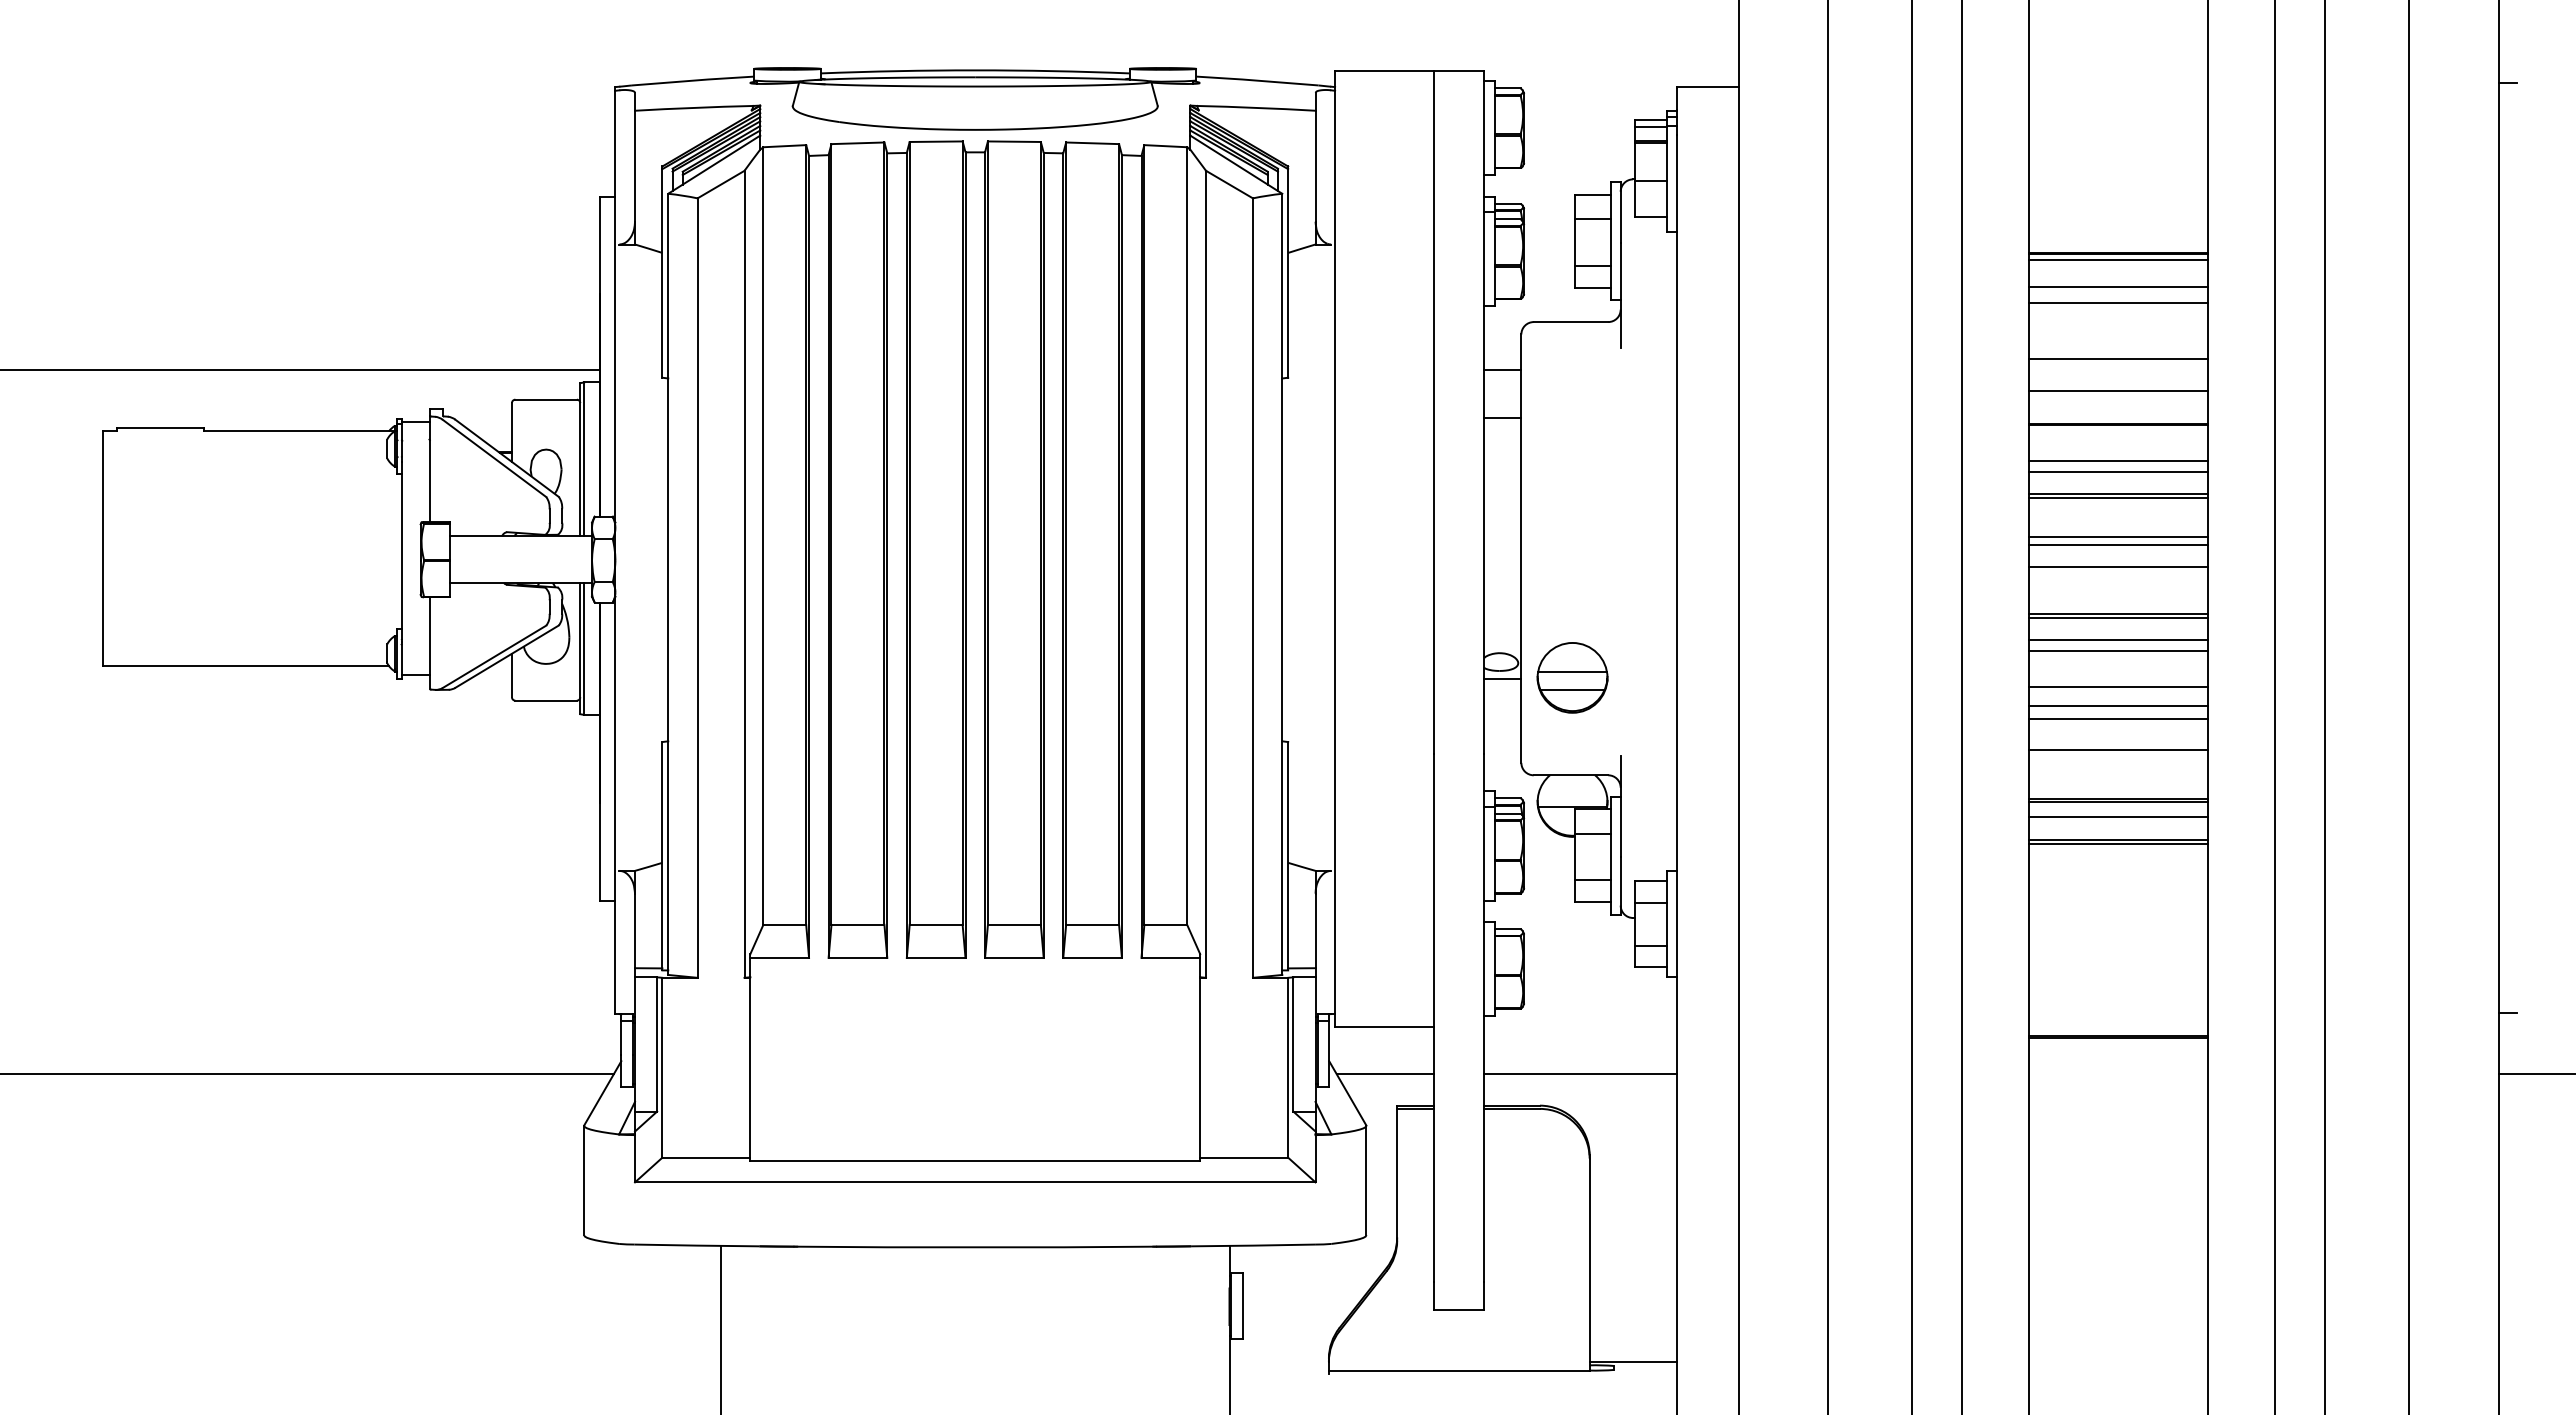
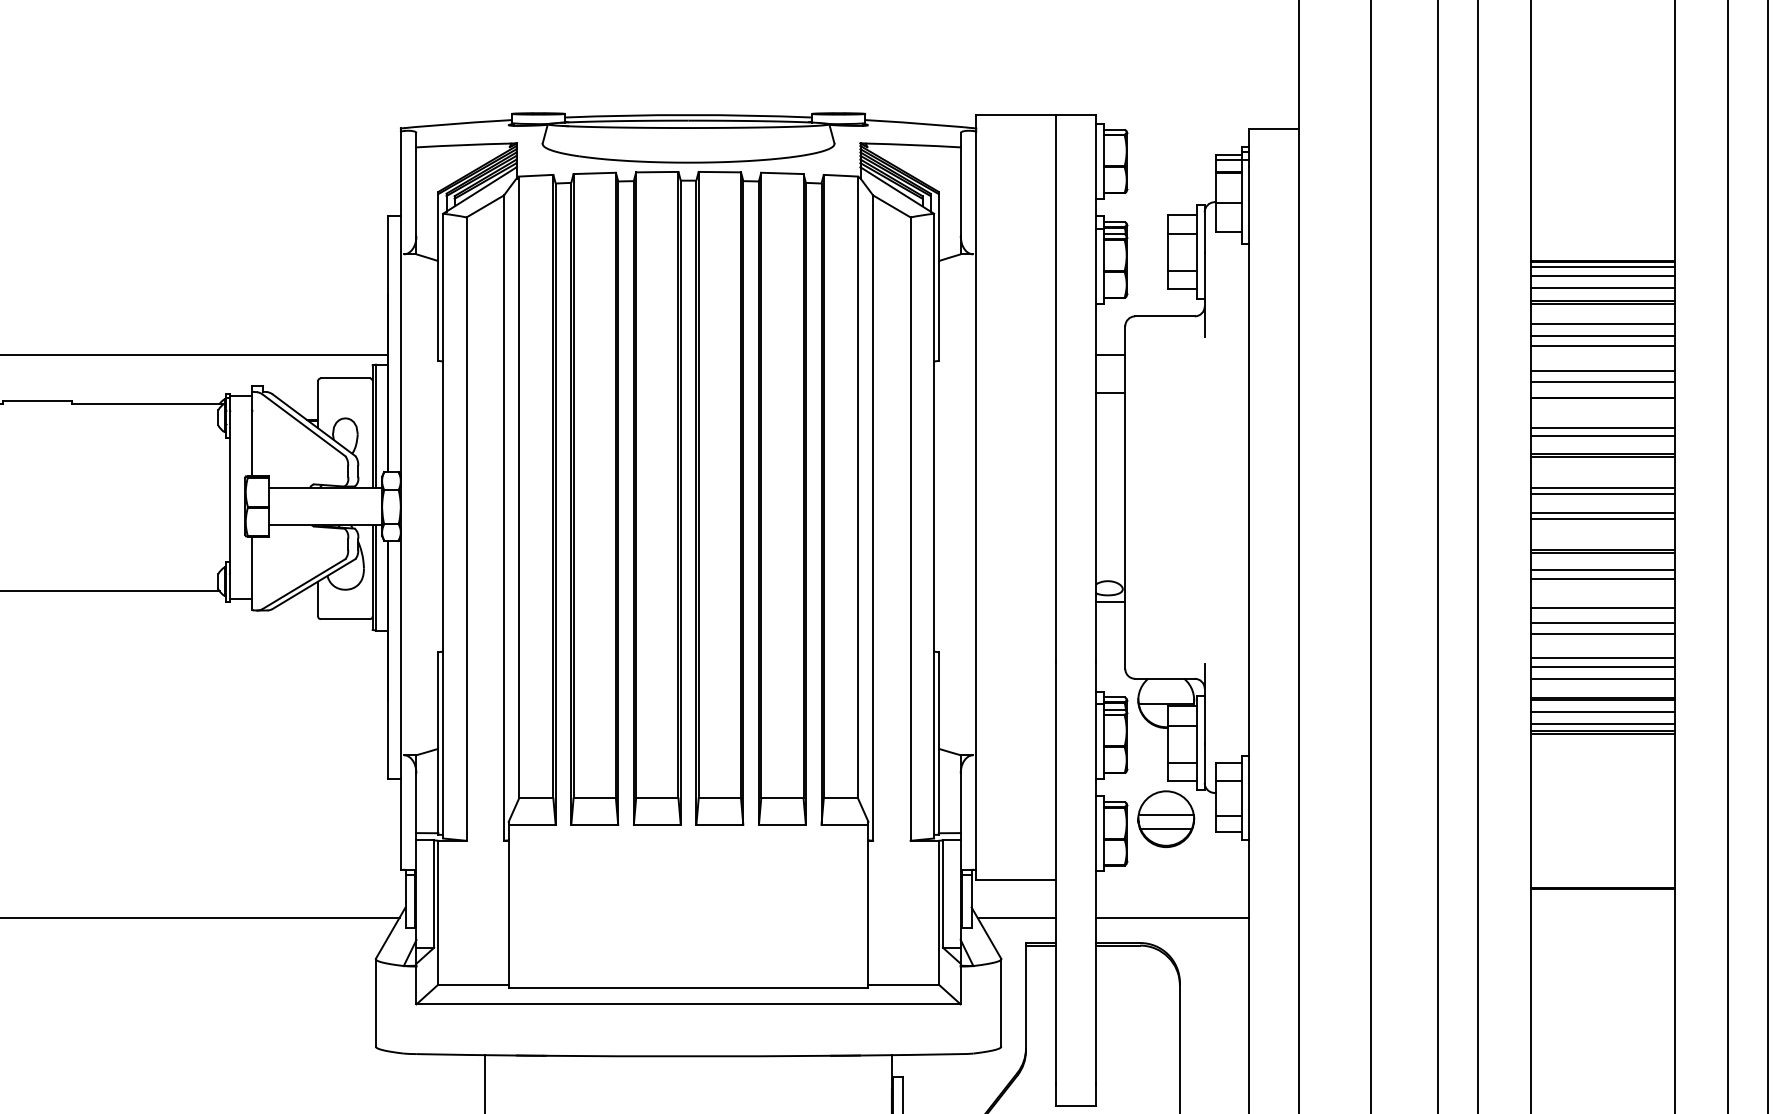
line: (2118, 271) -> (1602, 275), added
line: (2118, 307) -> (1602, 304), added
line: (2118, 331) -> (1602, 323), added
line: (2118, 346) -> (1602, 335), added
line: (2118, 404) -> (1602, 382), added
line: (2118, 575) -> (1602, 519), added
part: (1572, 677) -> (1166, 818), moved
line: (2118, 760) -> (1602, 666), added
line: (2118, 776) -> (1602, 679), added
line: (2118, 831) -> (1602, 723), added

